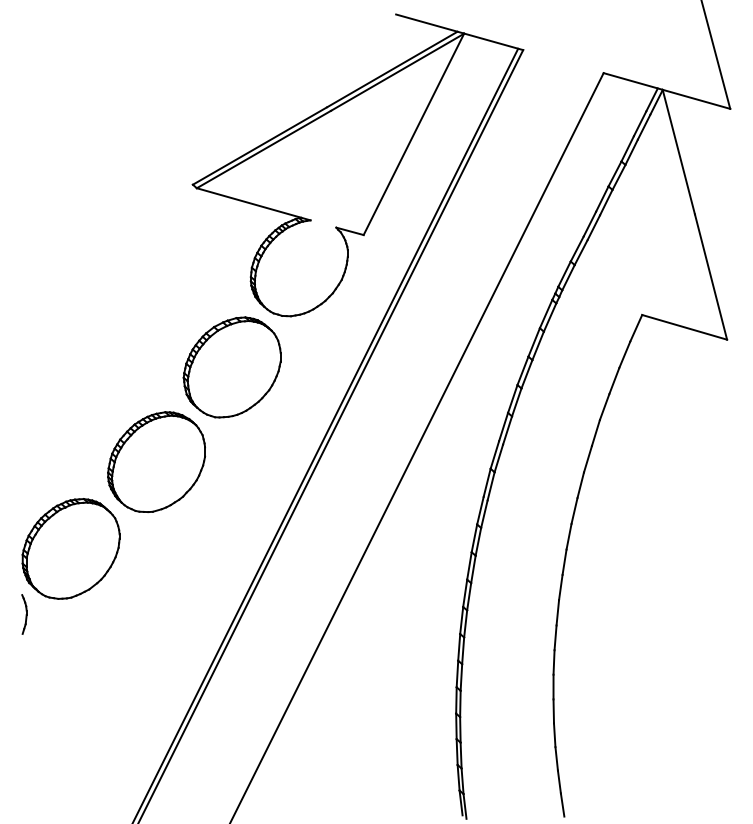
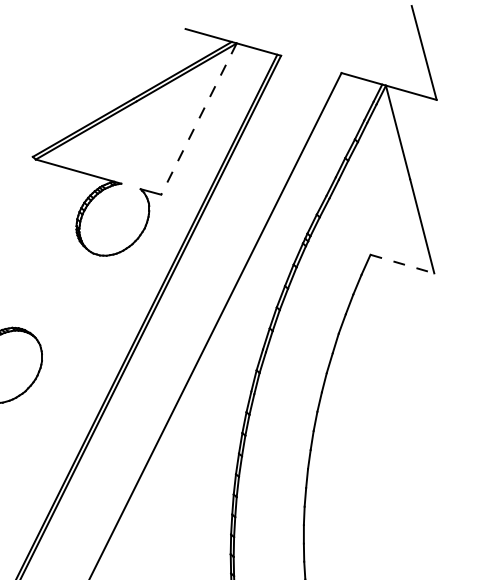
line: (413, 134) -> (198, 119), solid -> dashed
line: (685, 327) -> (403, 264), solid -> dashed
part: (231, 367) -> (61, 294), removed

